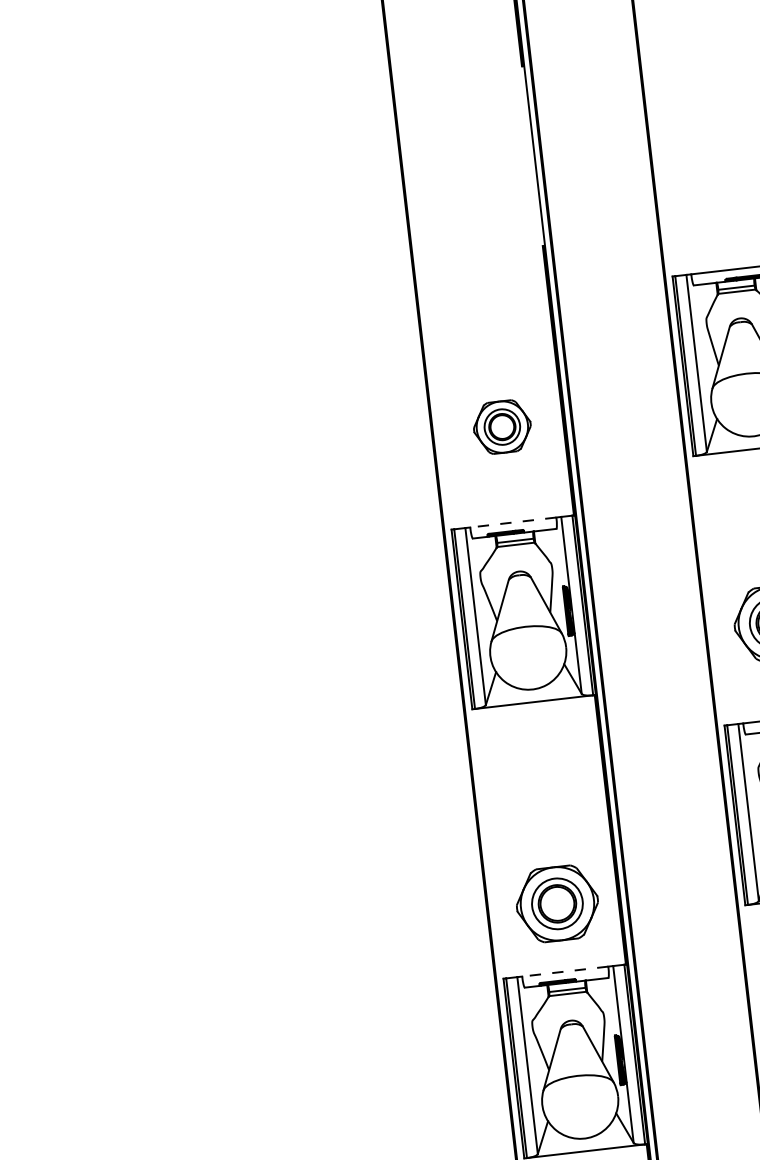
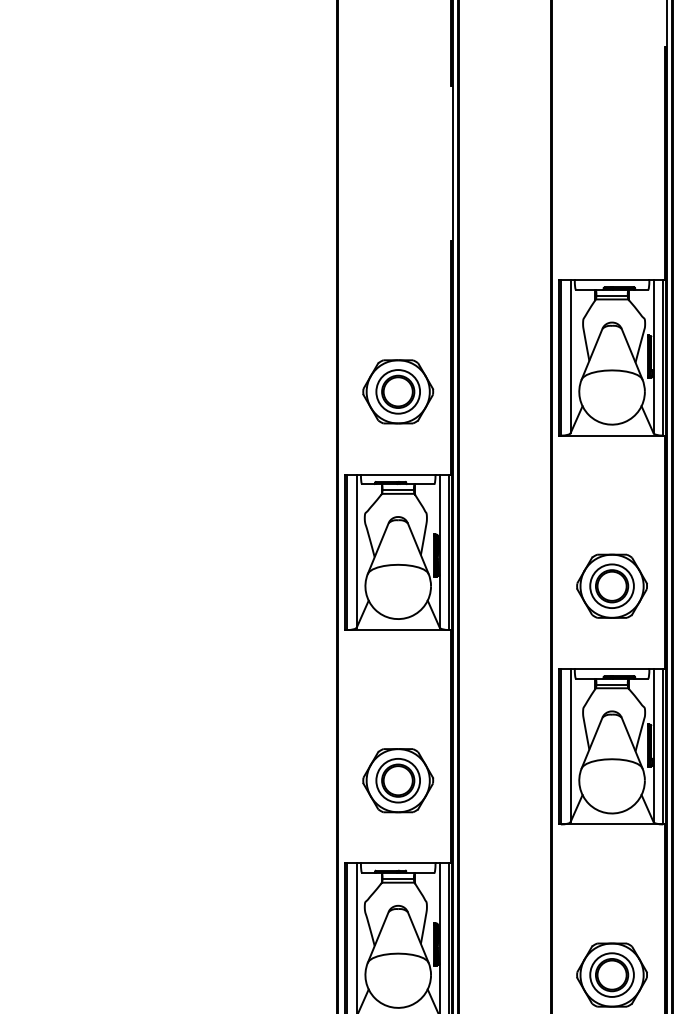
part: (502, 426) -> (398, 391), size x1.43
line: (512, 522) -> (397, 474), dashed -> solid
part: (557, 903) -> (398, 780), moved
line: (564, 971) -> (397, 863), dashed -> solid

